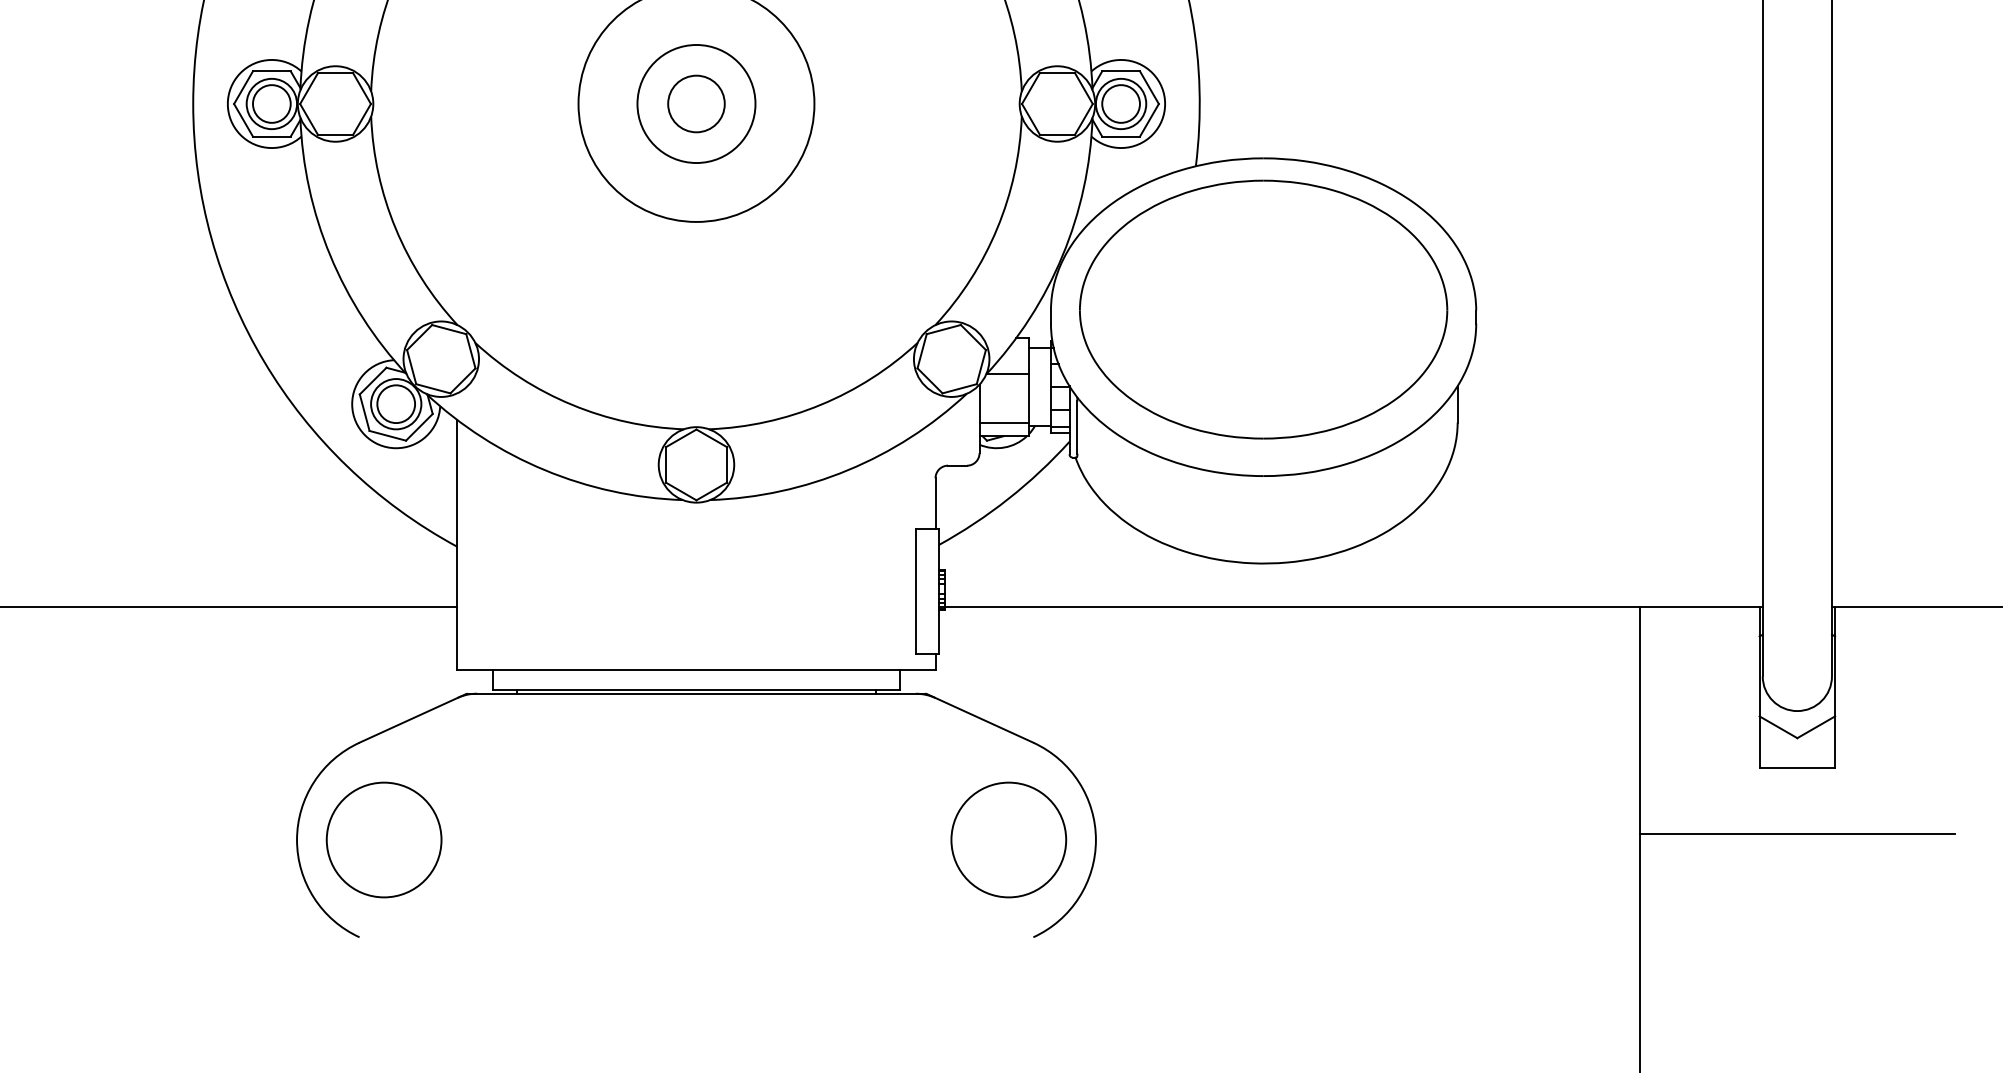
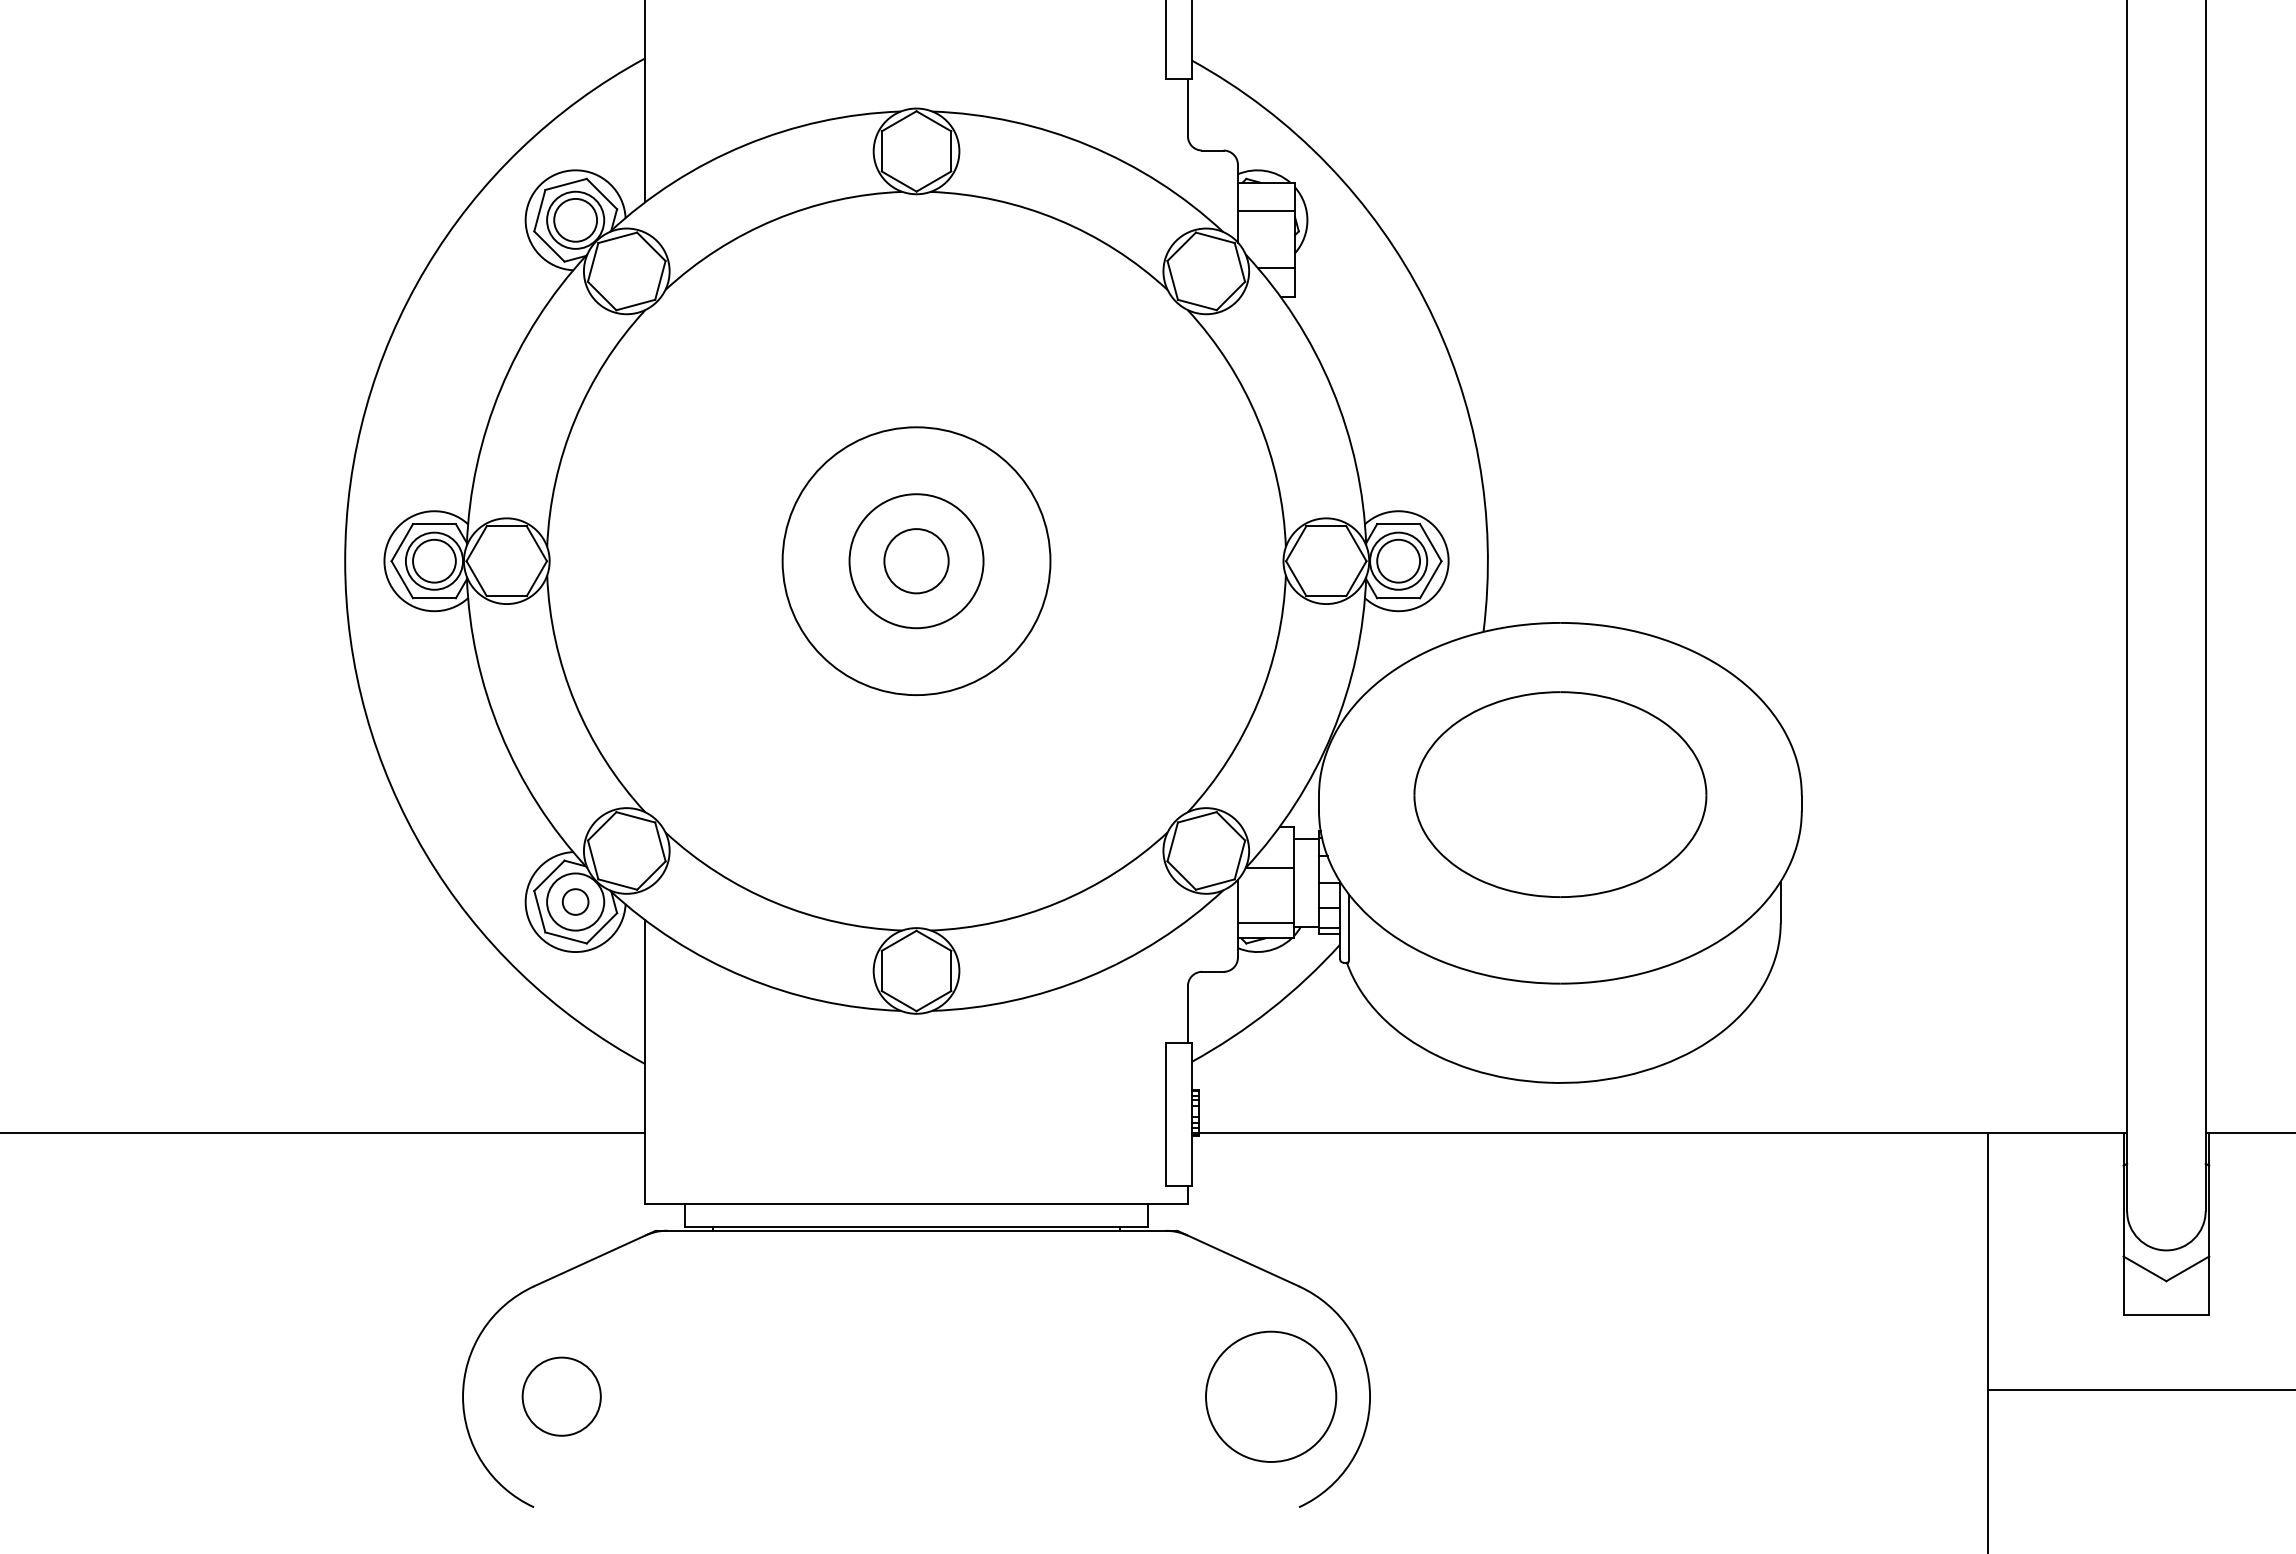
part: (1263, 309) -> (1560, 794), size x0.7
circle: (396, 403) -> (575, 901), size x0.6
circle: (383, 839) -> (561, 1396), size x0.6

